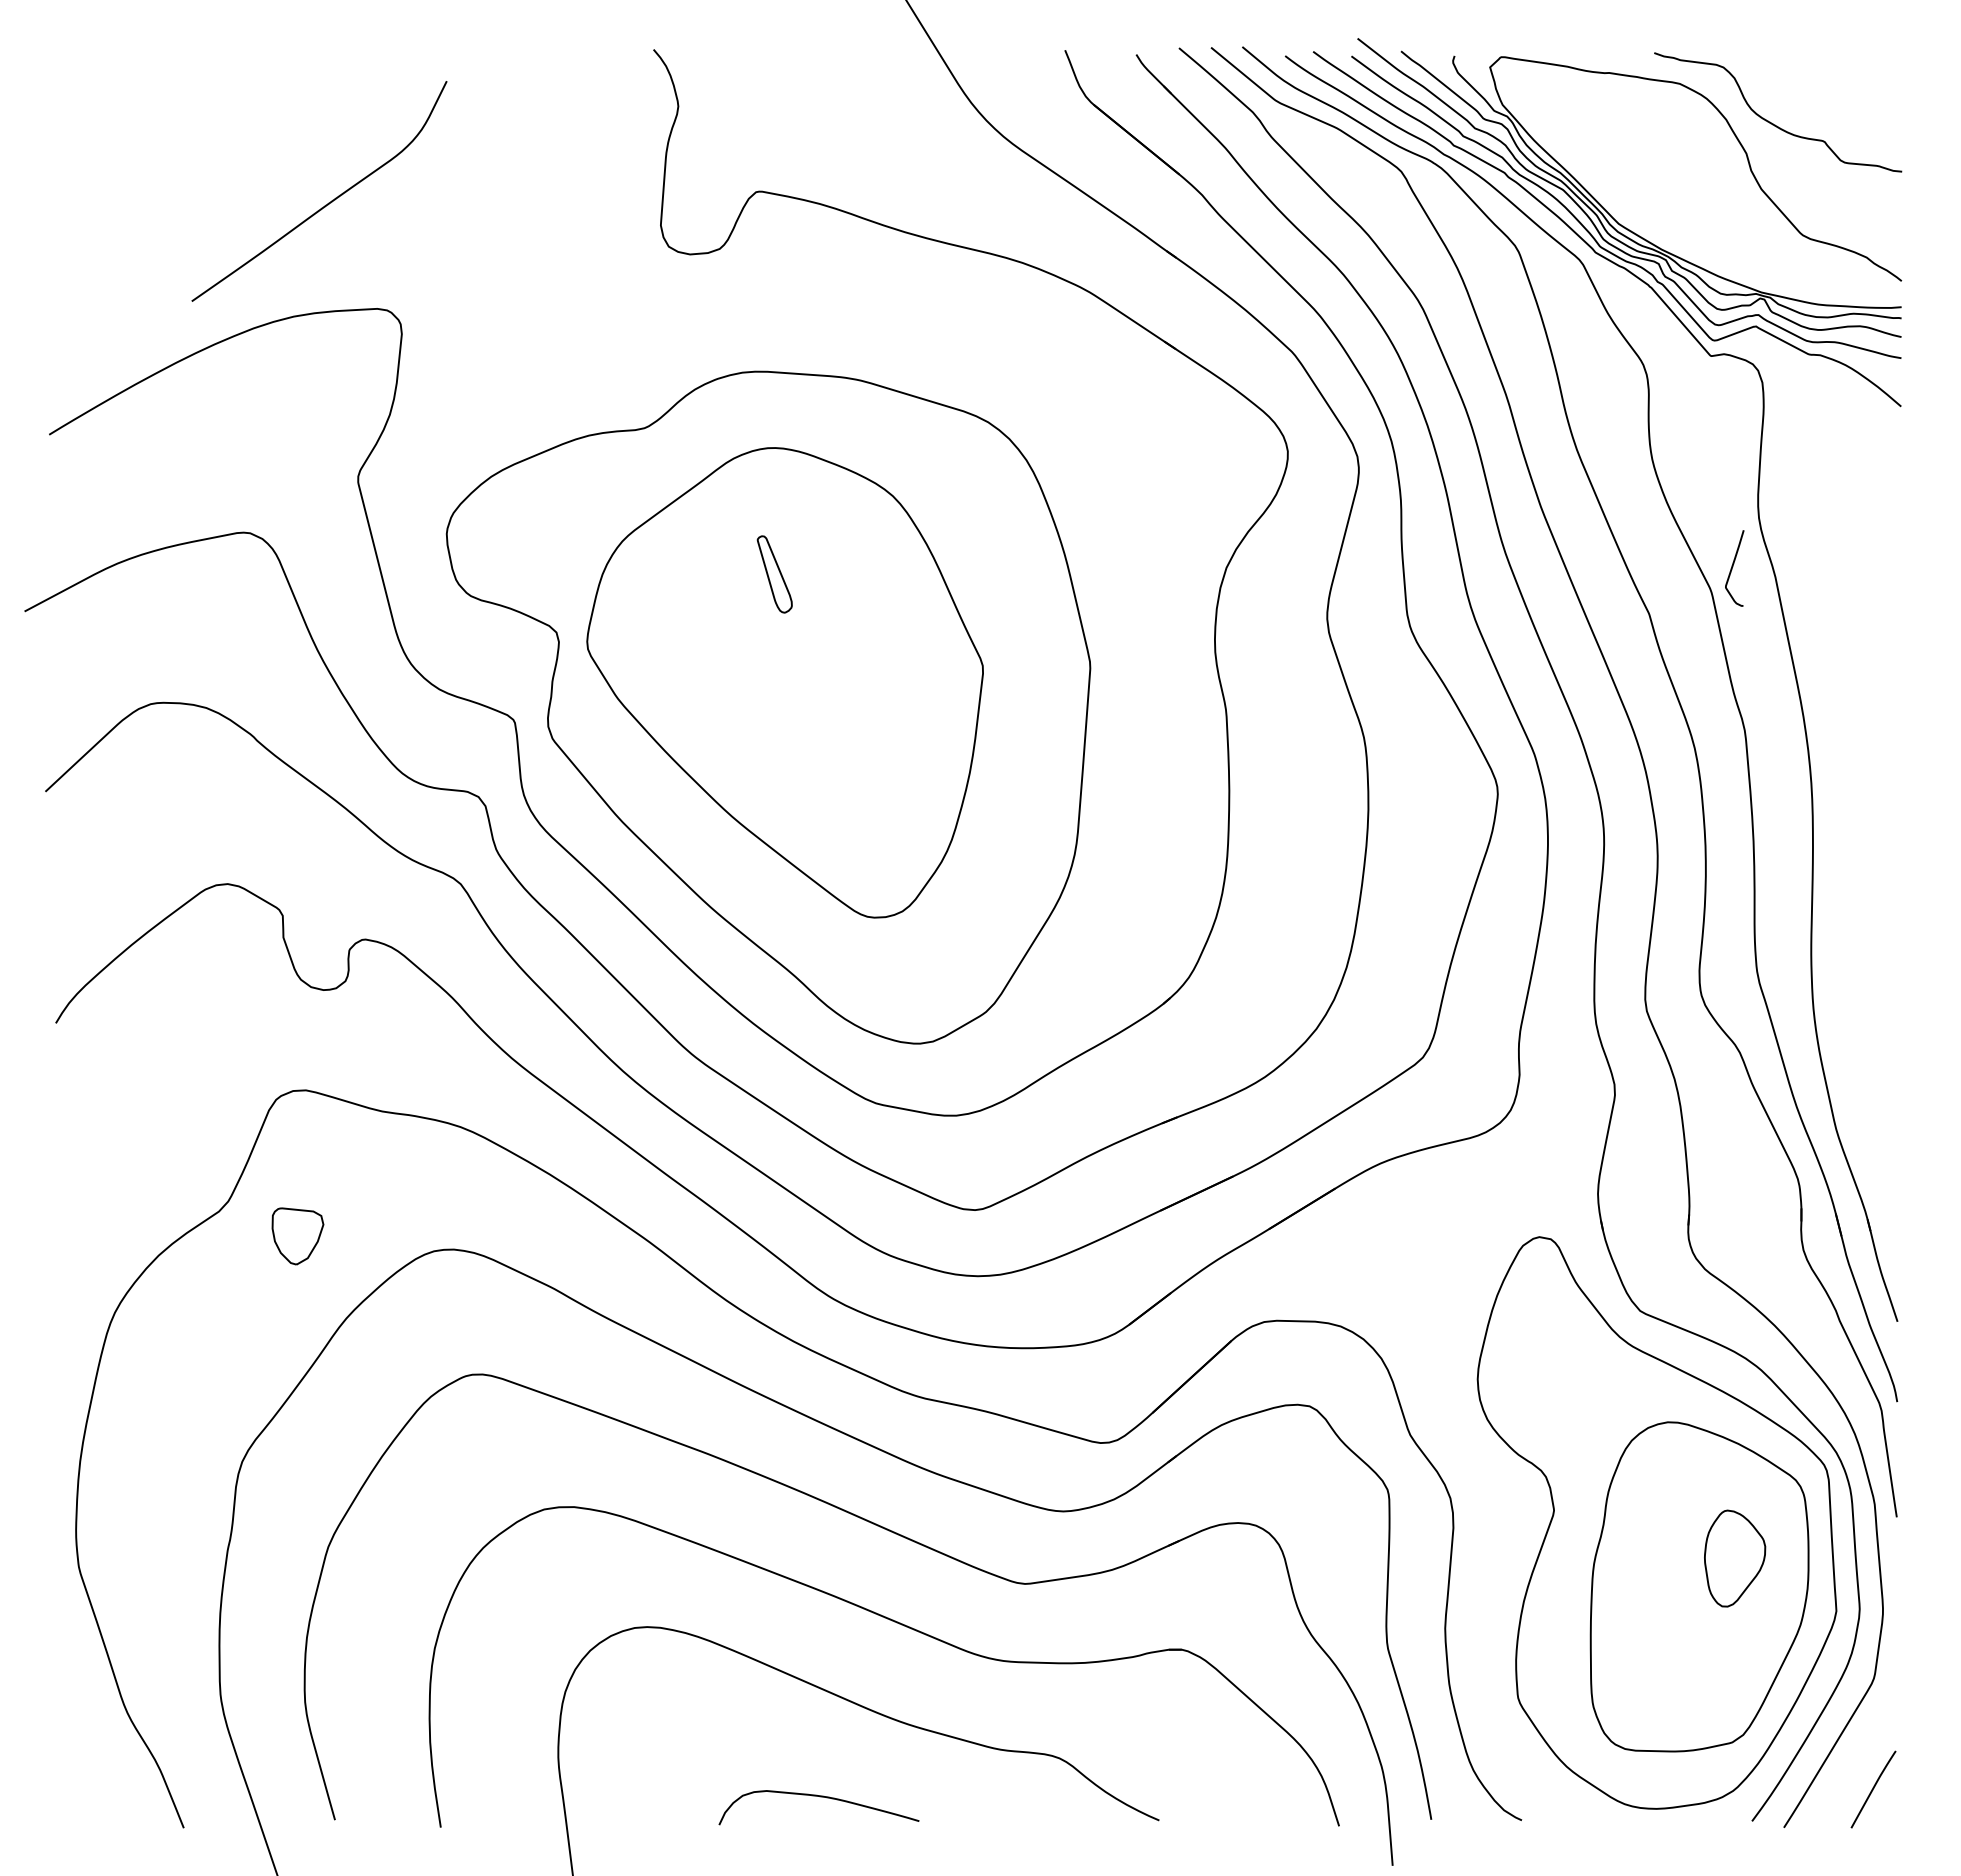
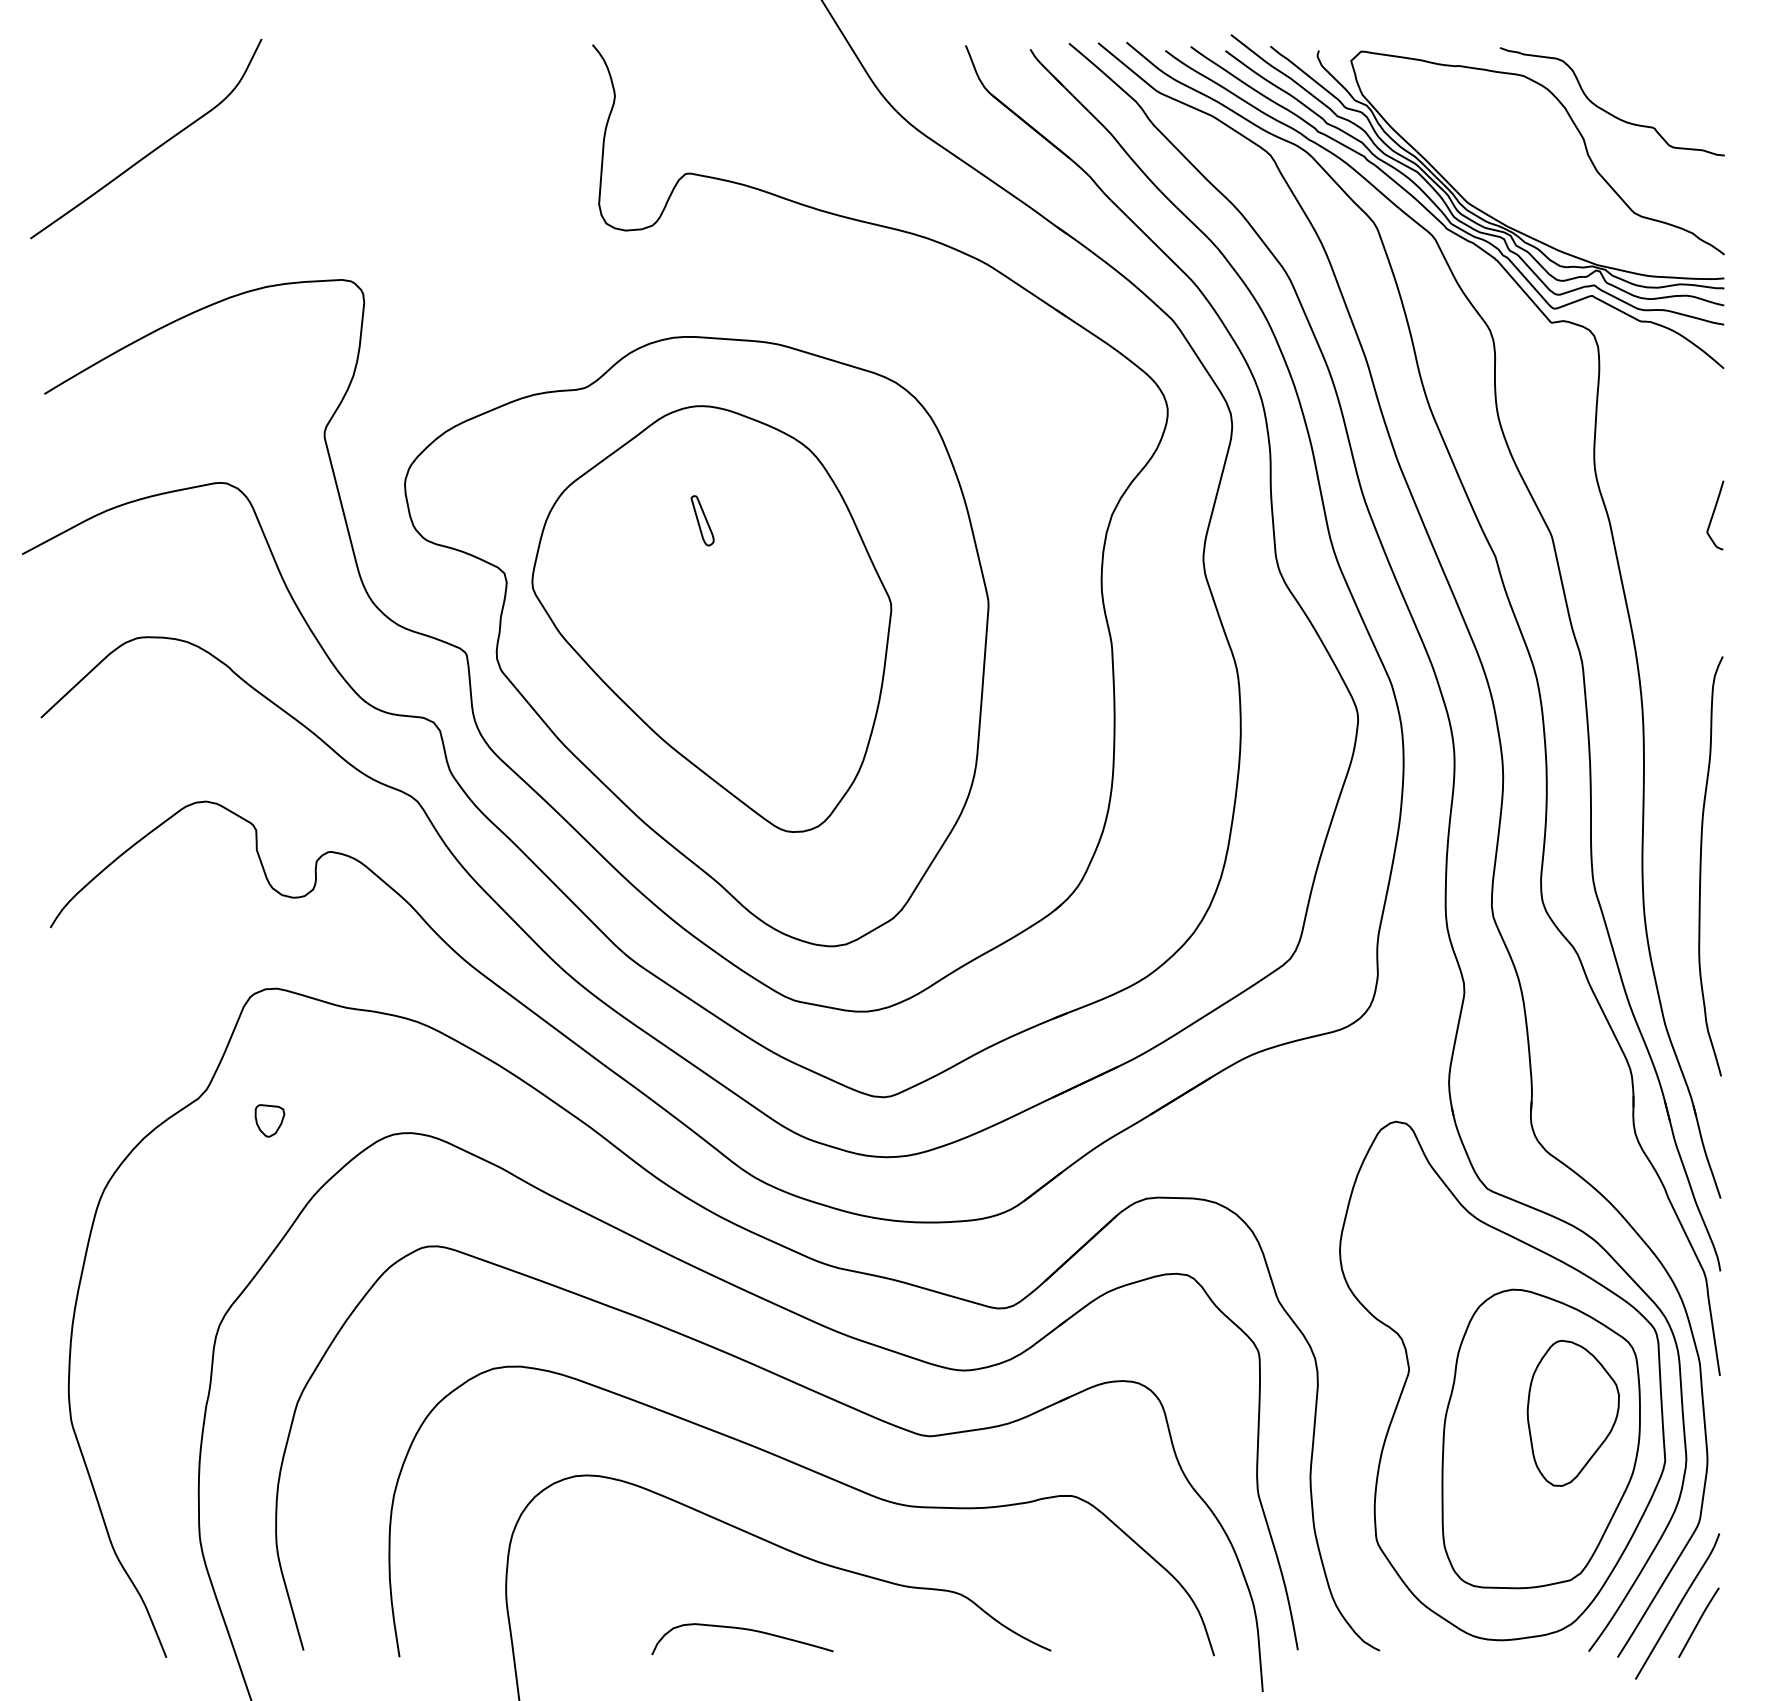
curve: (328, 202) -> (154, 149), moved
curve: (1732, 568) -> (1713, 515), moved
part: (775, 574) -> (703, 520), size x0.71
curve: (1876, 955) -> (1701, 866), added
part: (297, 1235) -> (269, 1120), size x0.62
part: (1734, 1558) -> (1572, 1413), size x1.67
curve: (1849, 1771) -> (1677, 1606), added

